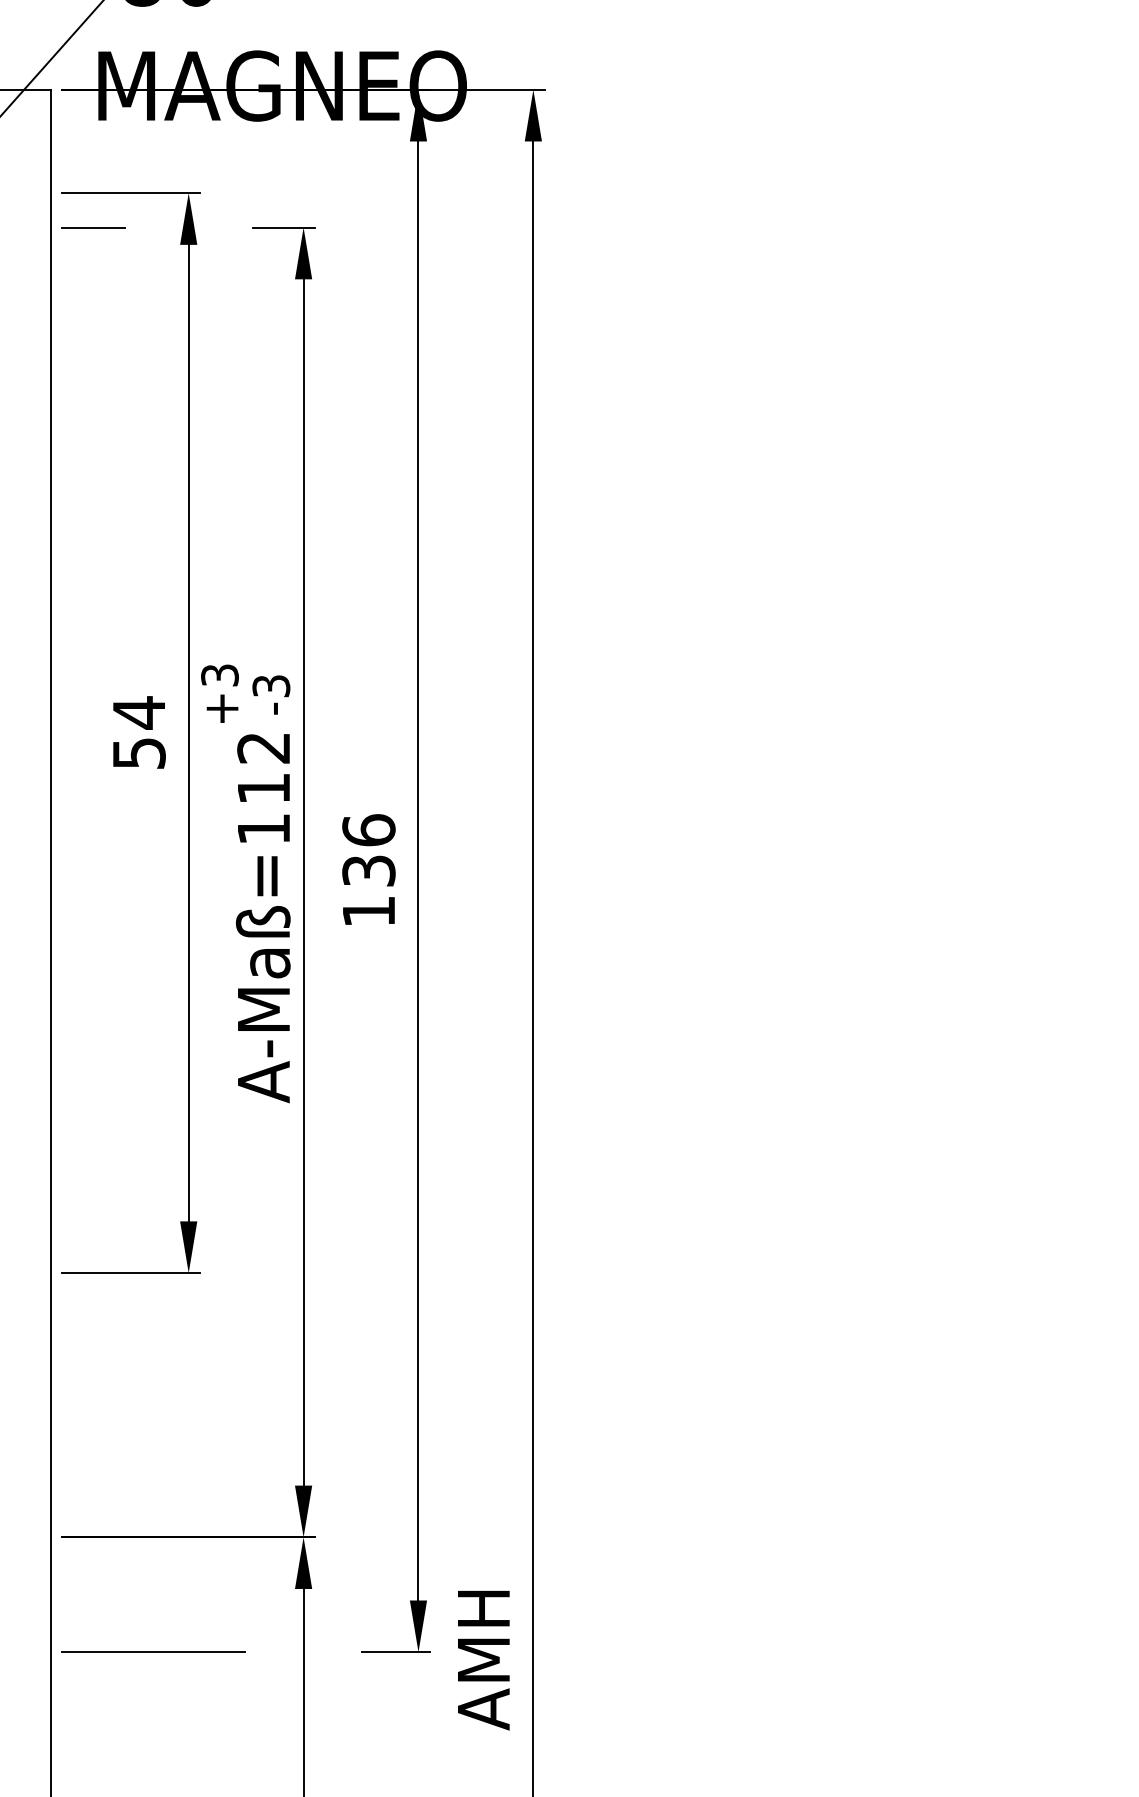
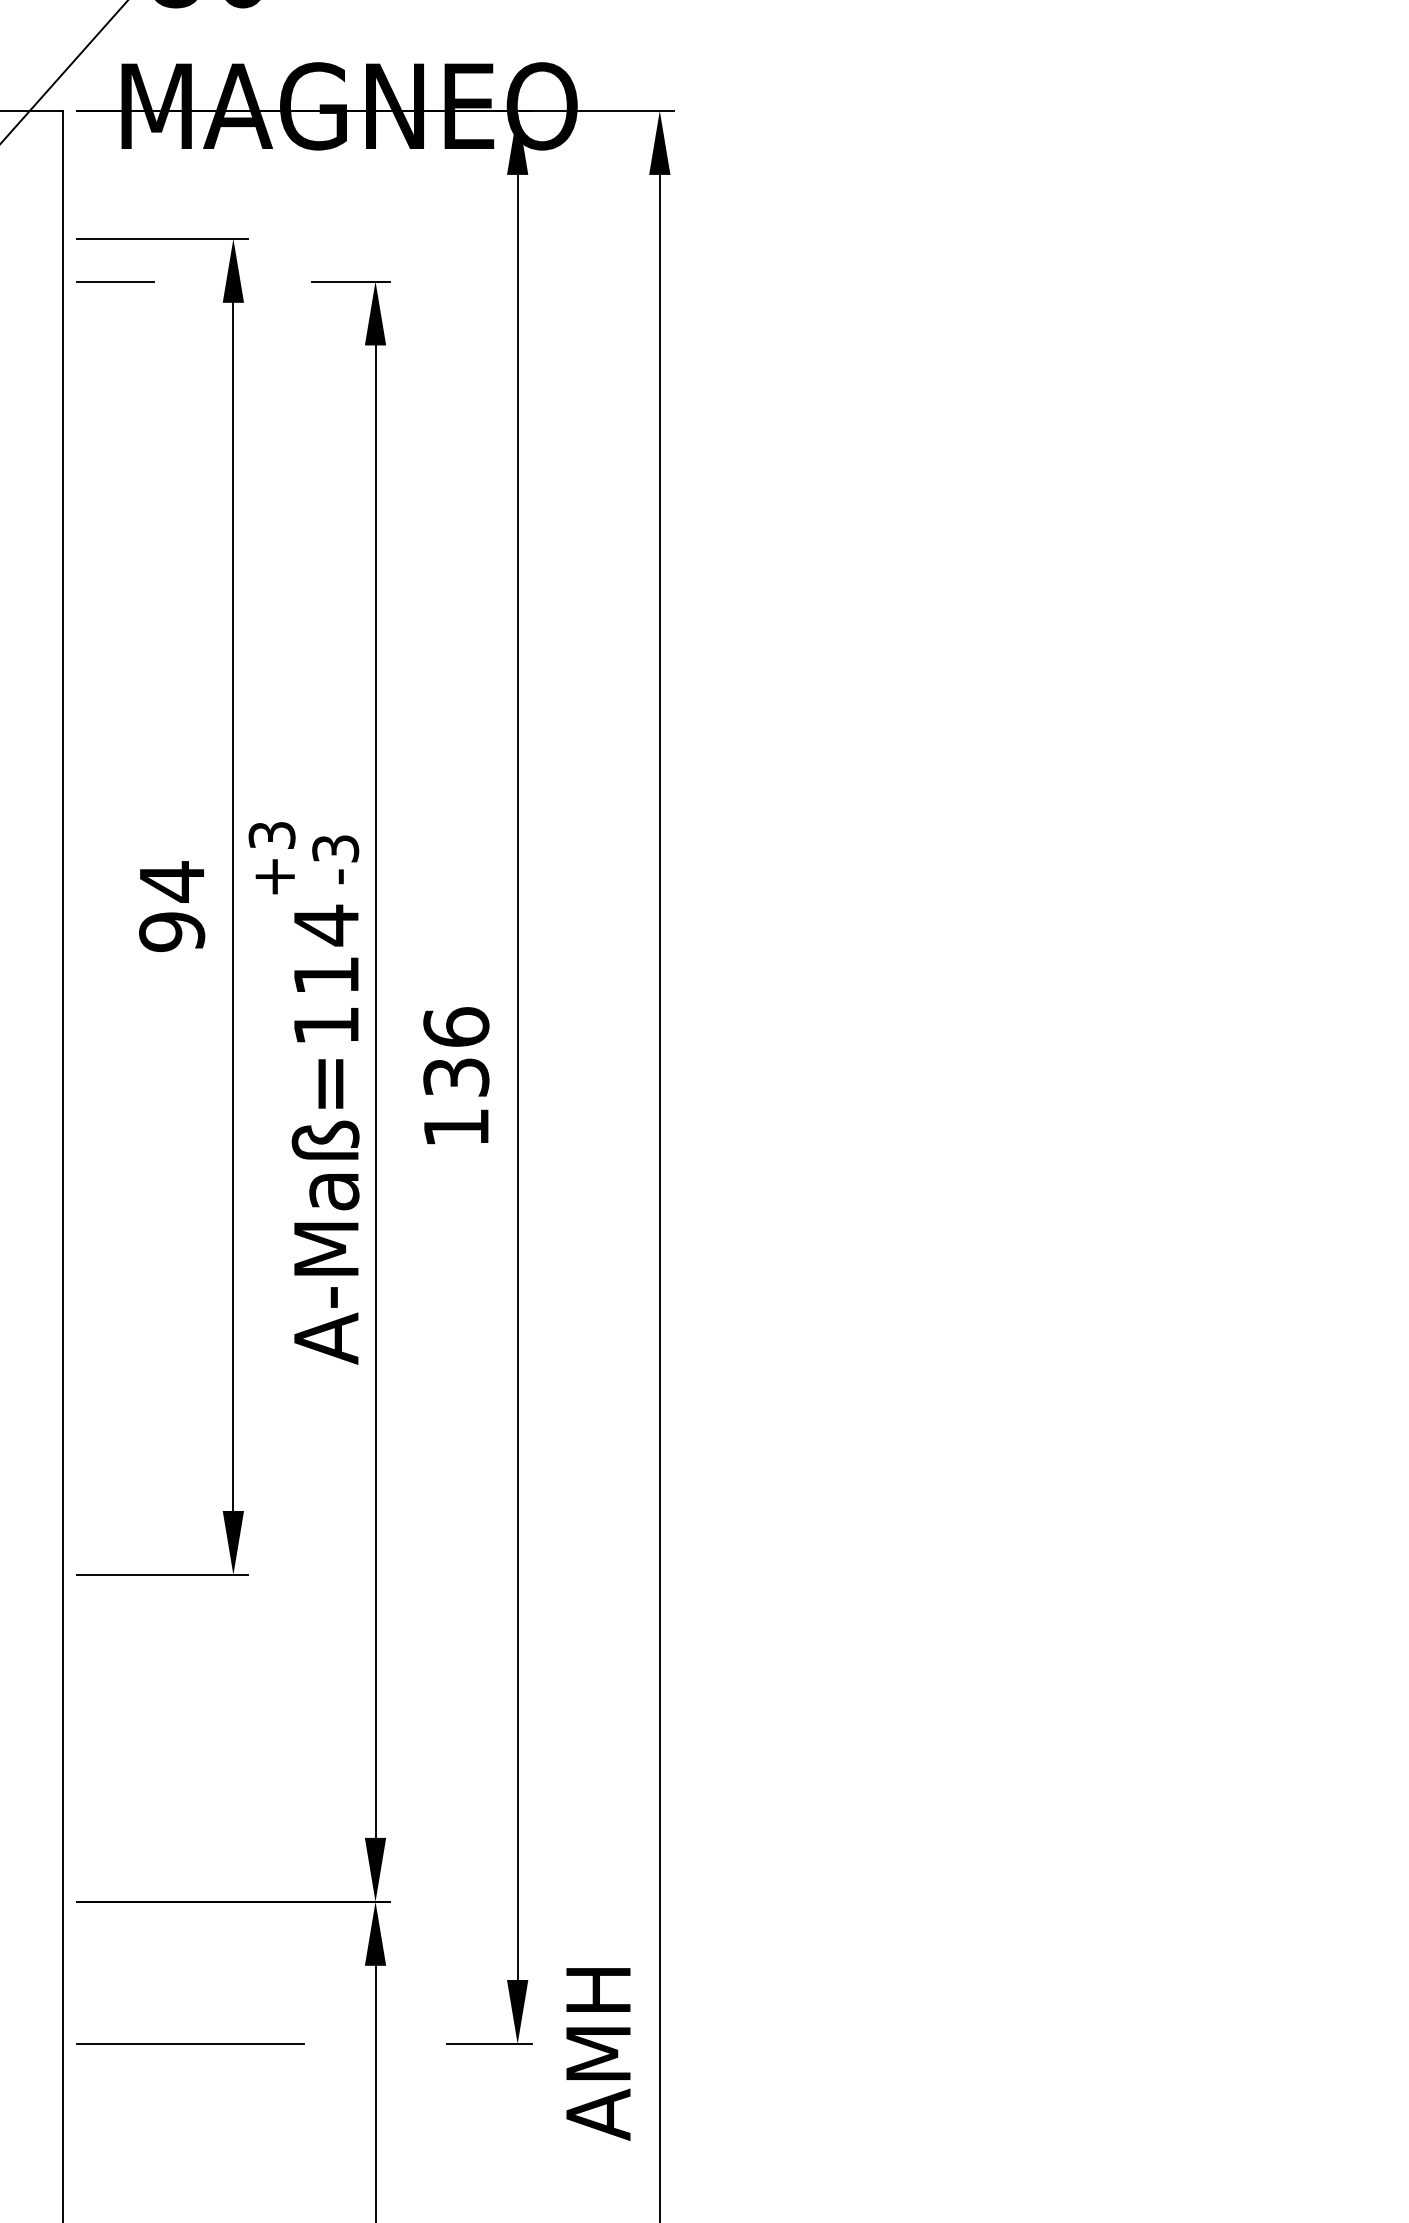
text: (263, 748) -> (325, 925), A-Maß=112 -> A-Maß=114
text: (138, 753) -> (171, 932), 54 -> 94

